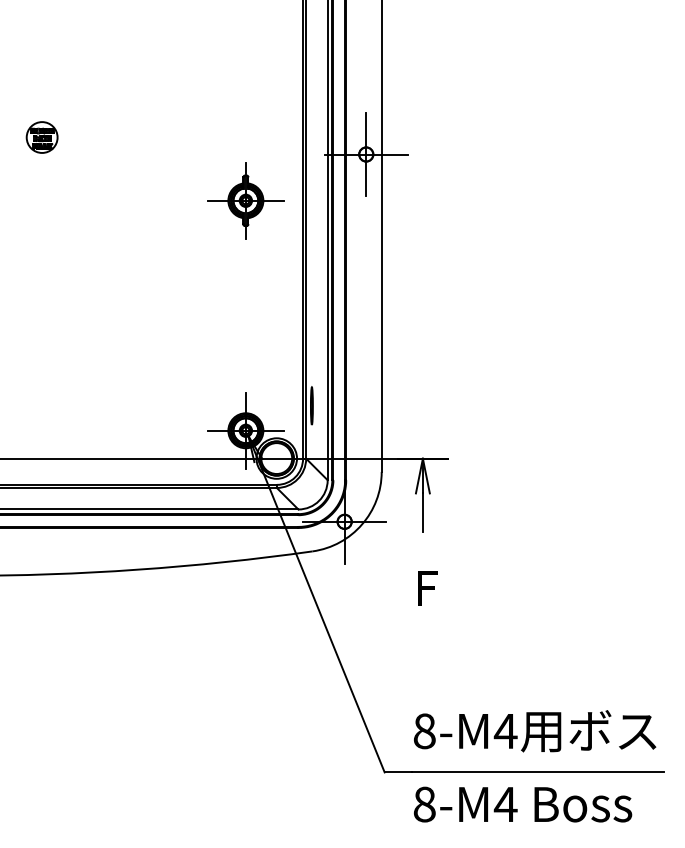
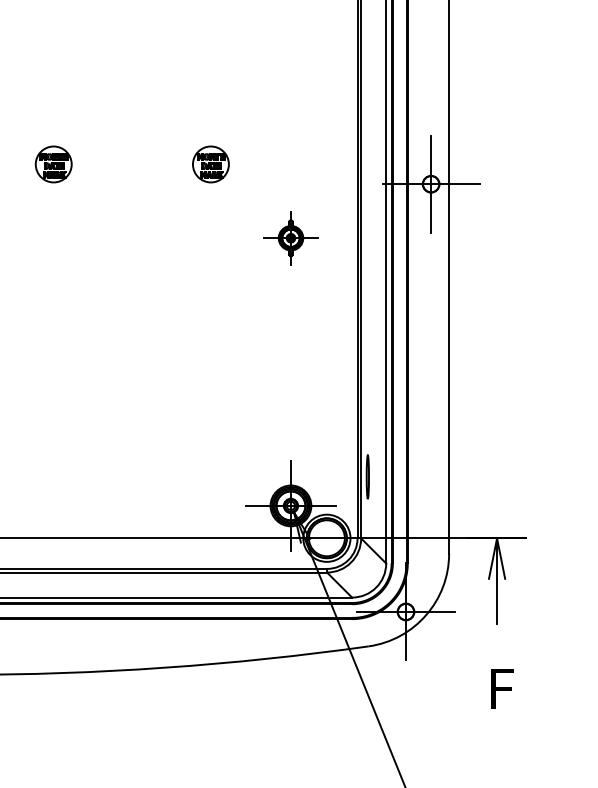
part: (176, 137) -> (210, 164), added
part: (245, 200) -> (290, 237), size x0.6

